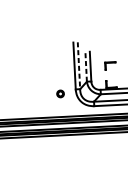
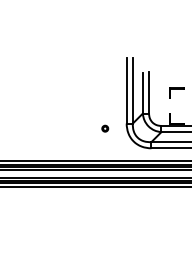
line: (78, 65) -> (132, 90), dashed -> solid
line: (85, 66) -> (142, 92), dashed -> solid
part: (60, 93) -> (105, 128), size x0.62

